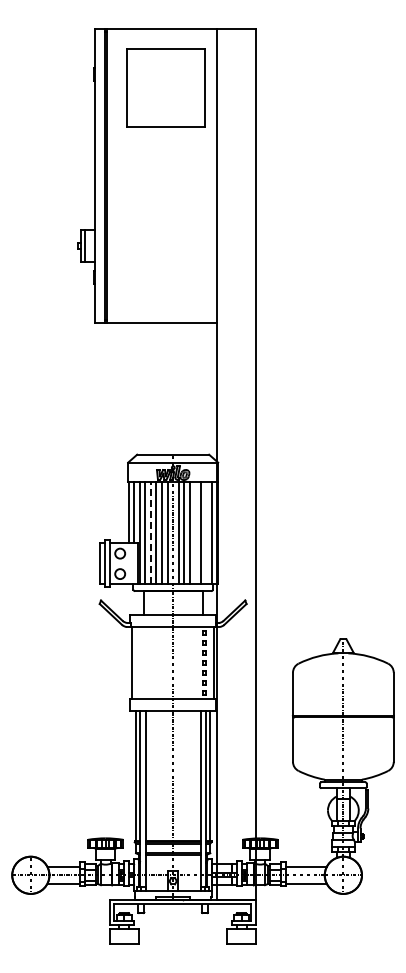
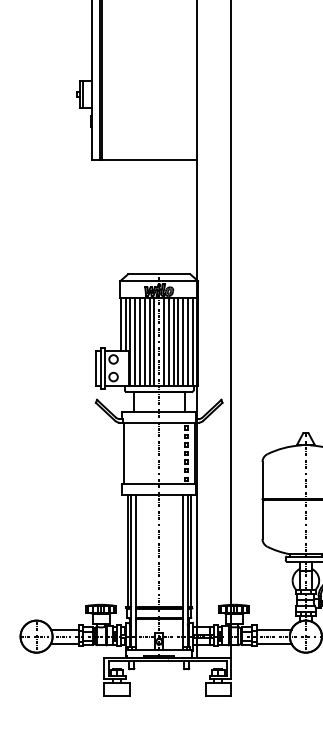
line: (150, 532) -> (139, 341), dashed -> solid
line: (195, 533) -> (178, 342), added
line: (206, 533) -> (187, 342), added

